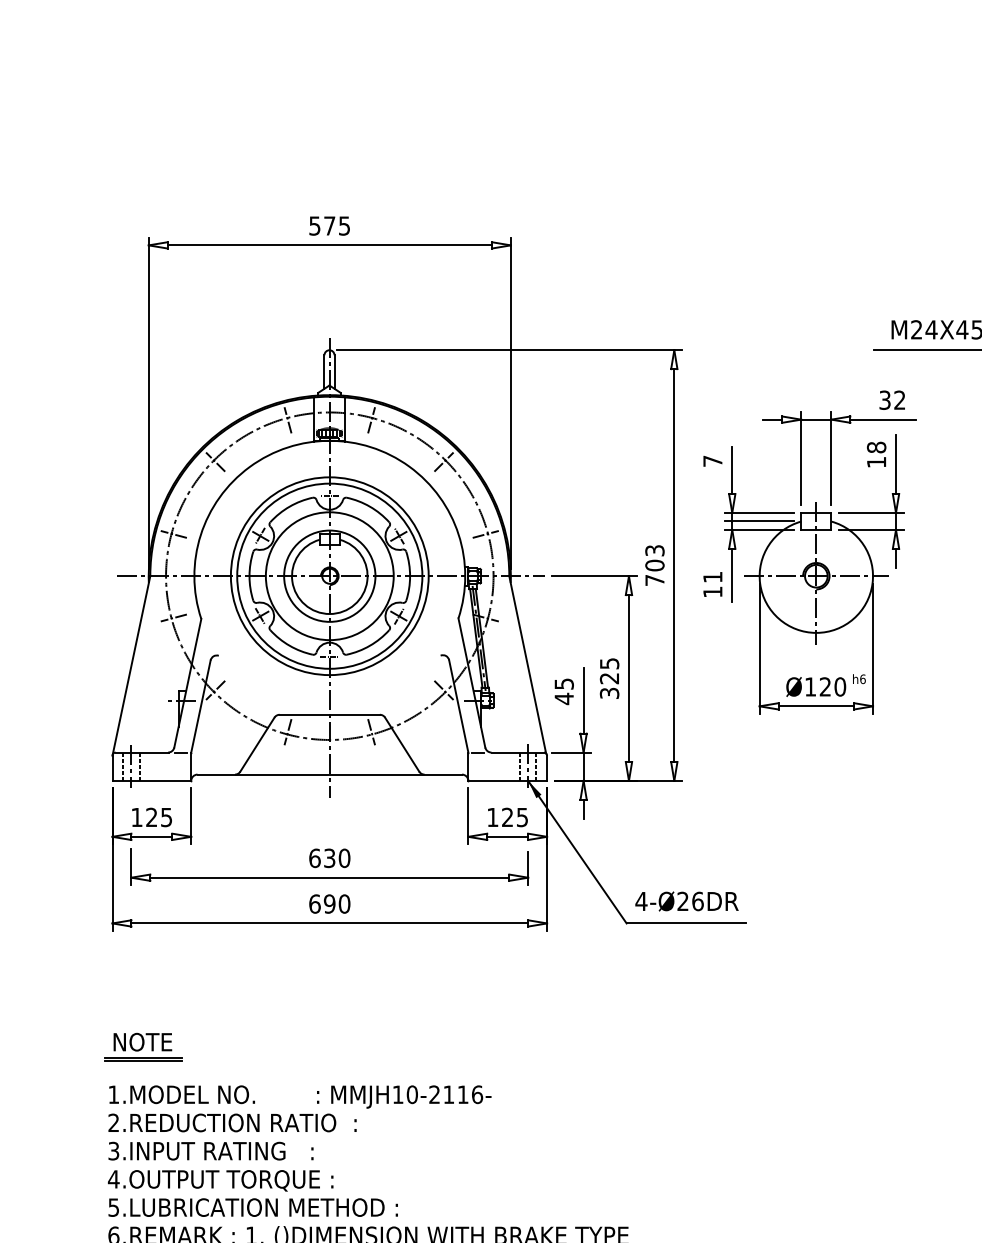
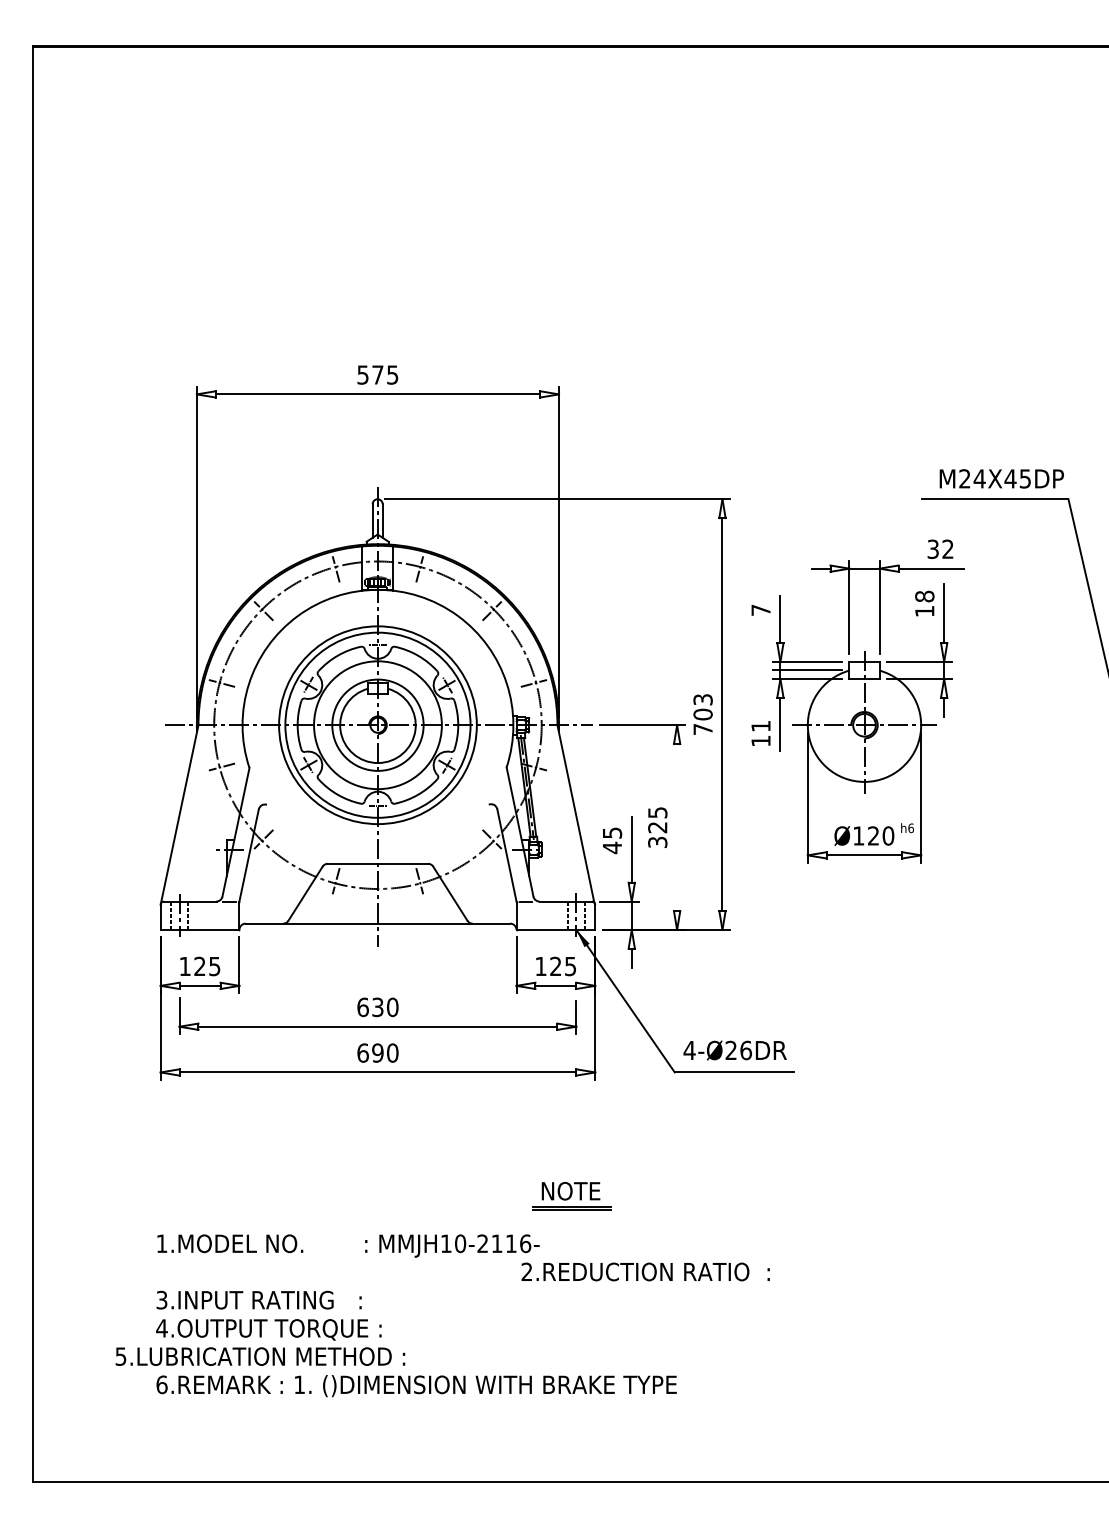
line: (629, 678) -> (677, 827), removed
part: (143, 1047) -> (571, 1196), moved
text: (232, 1122) -> (645, 1271), moved
text: (253, 1207) -> (260, 1356), moved

